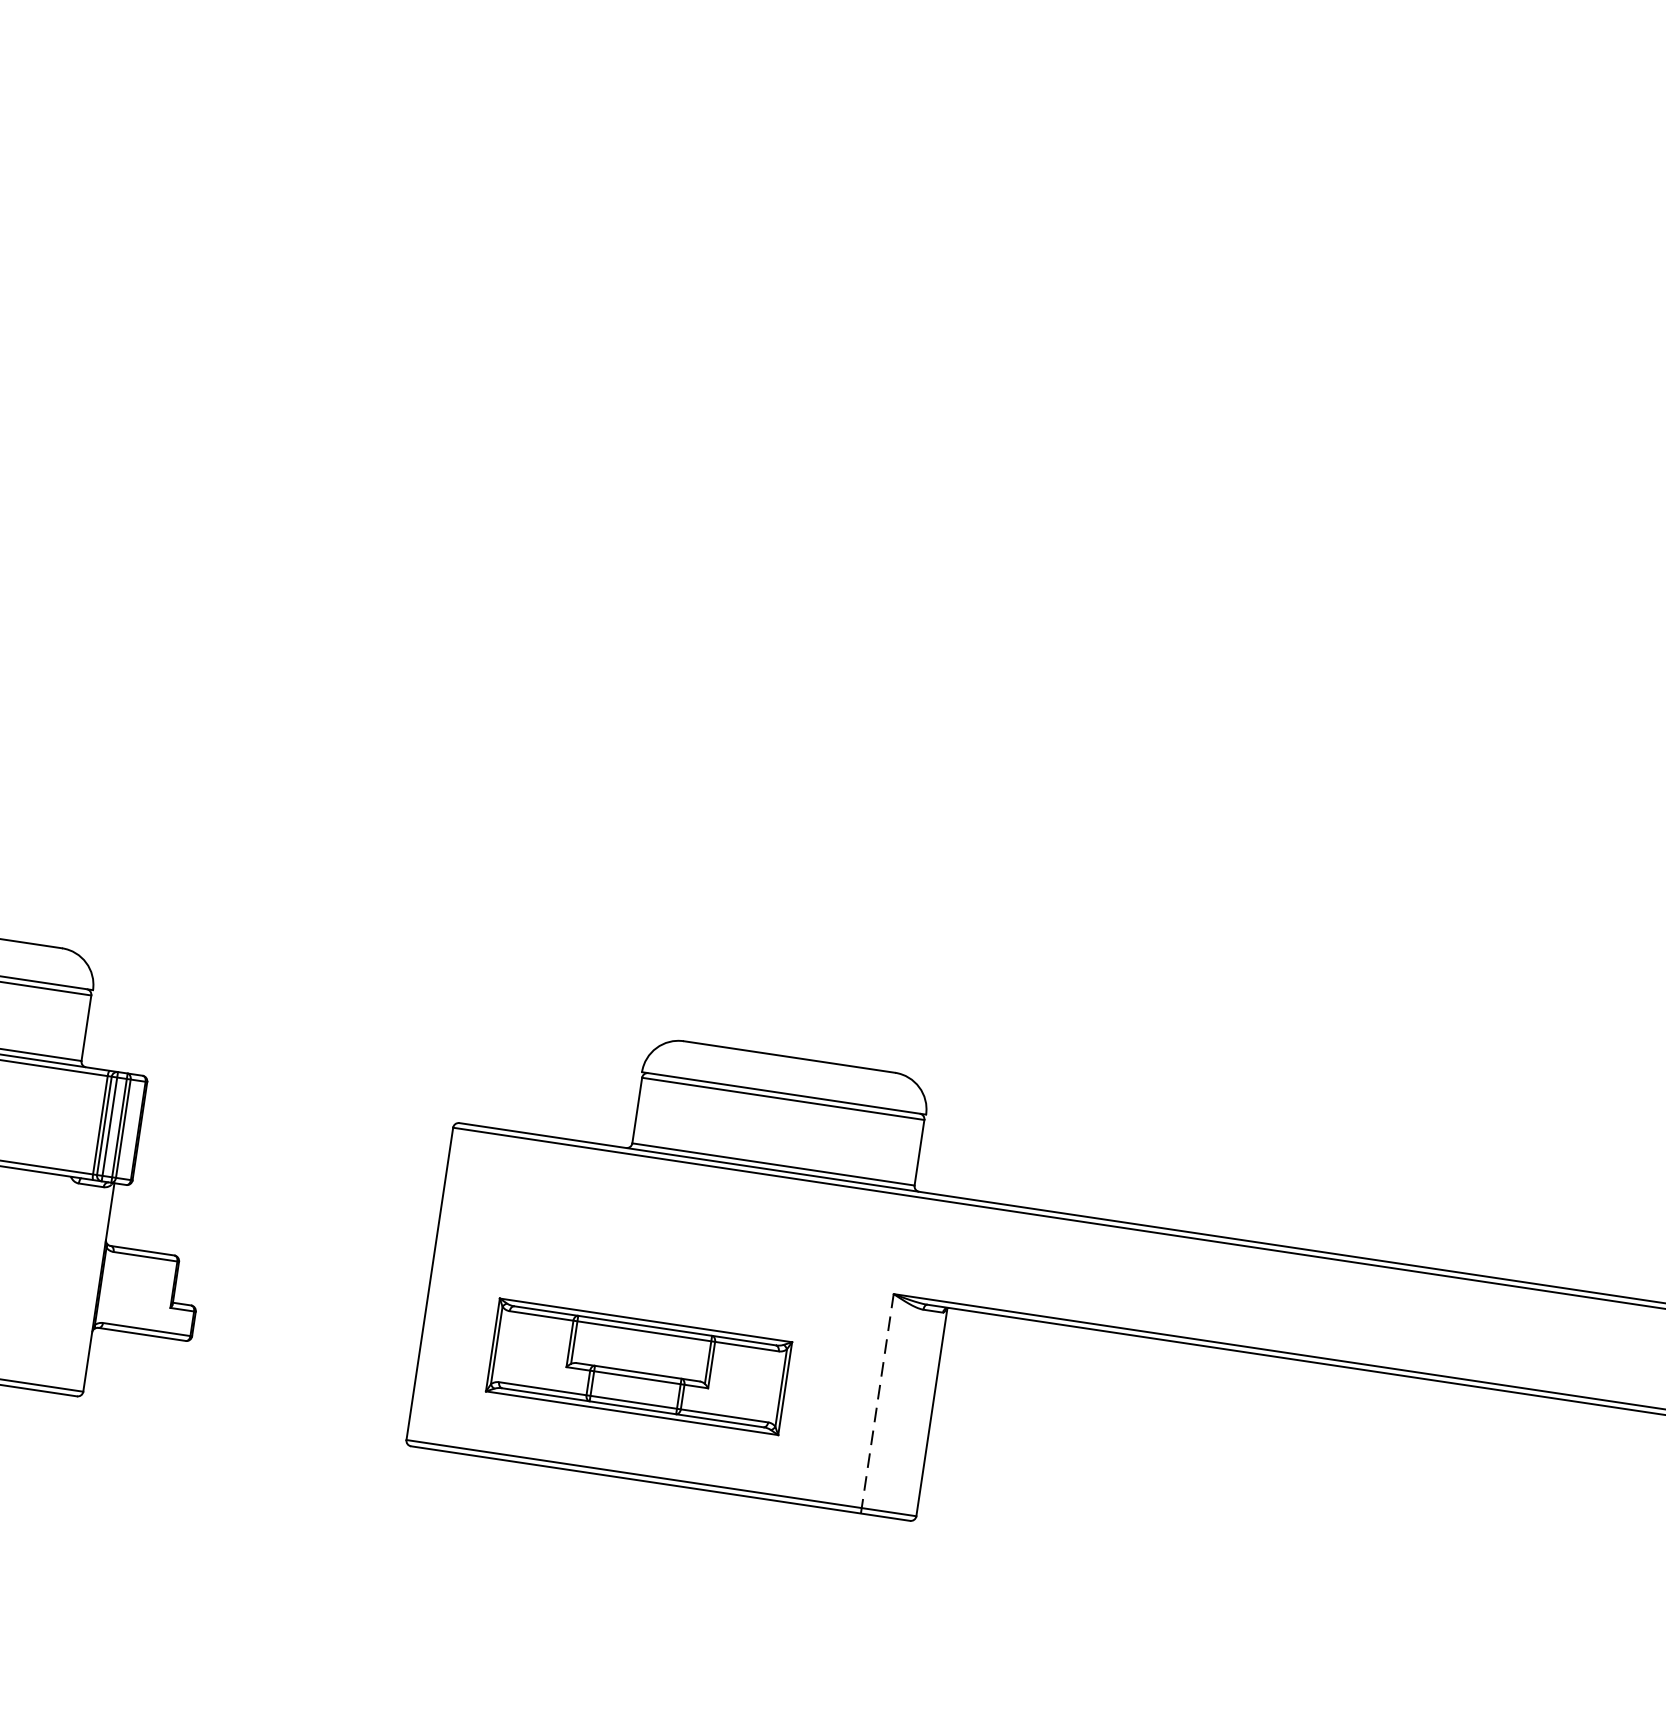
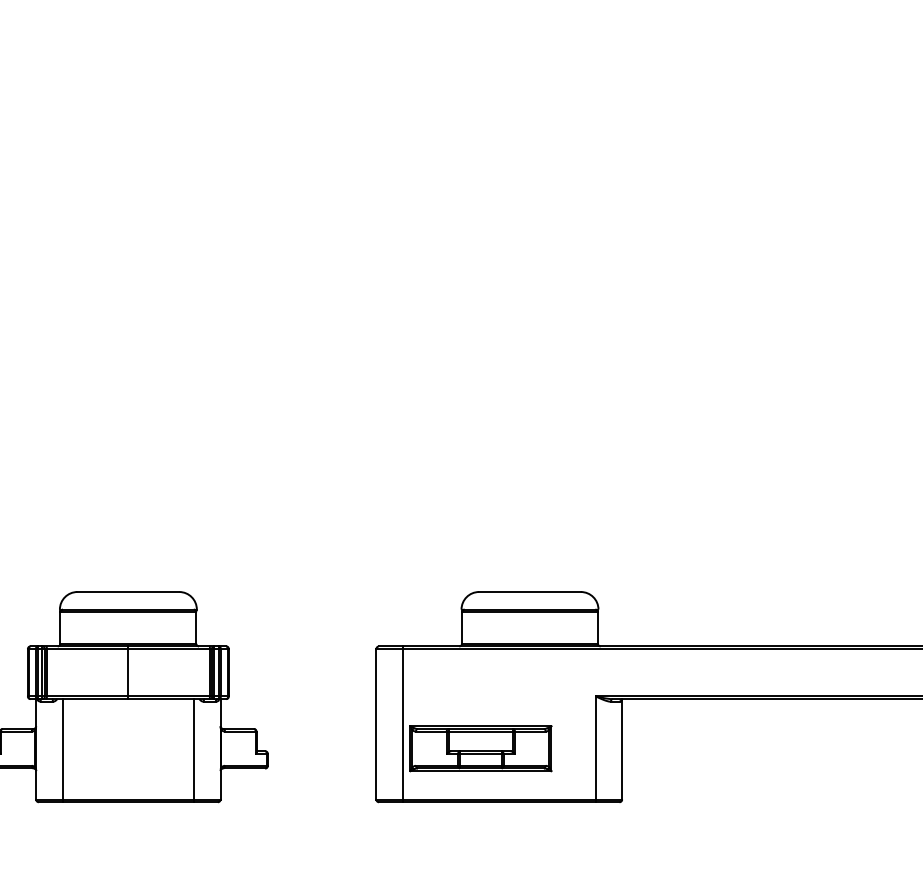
line: (44, 1281) -> (194, 750), added
line: (483, 1292) -> (402, 724), added
line: (876, 1403) -> (595, 749), dashed -> solid

